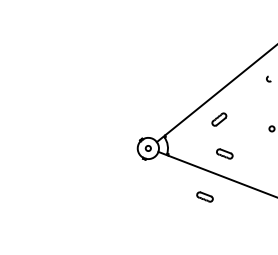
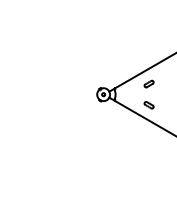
part: (204, 197) -> (132, 129), removed

